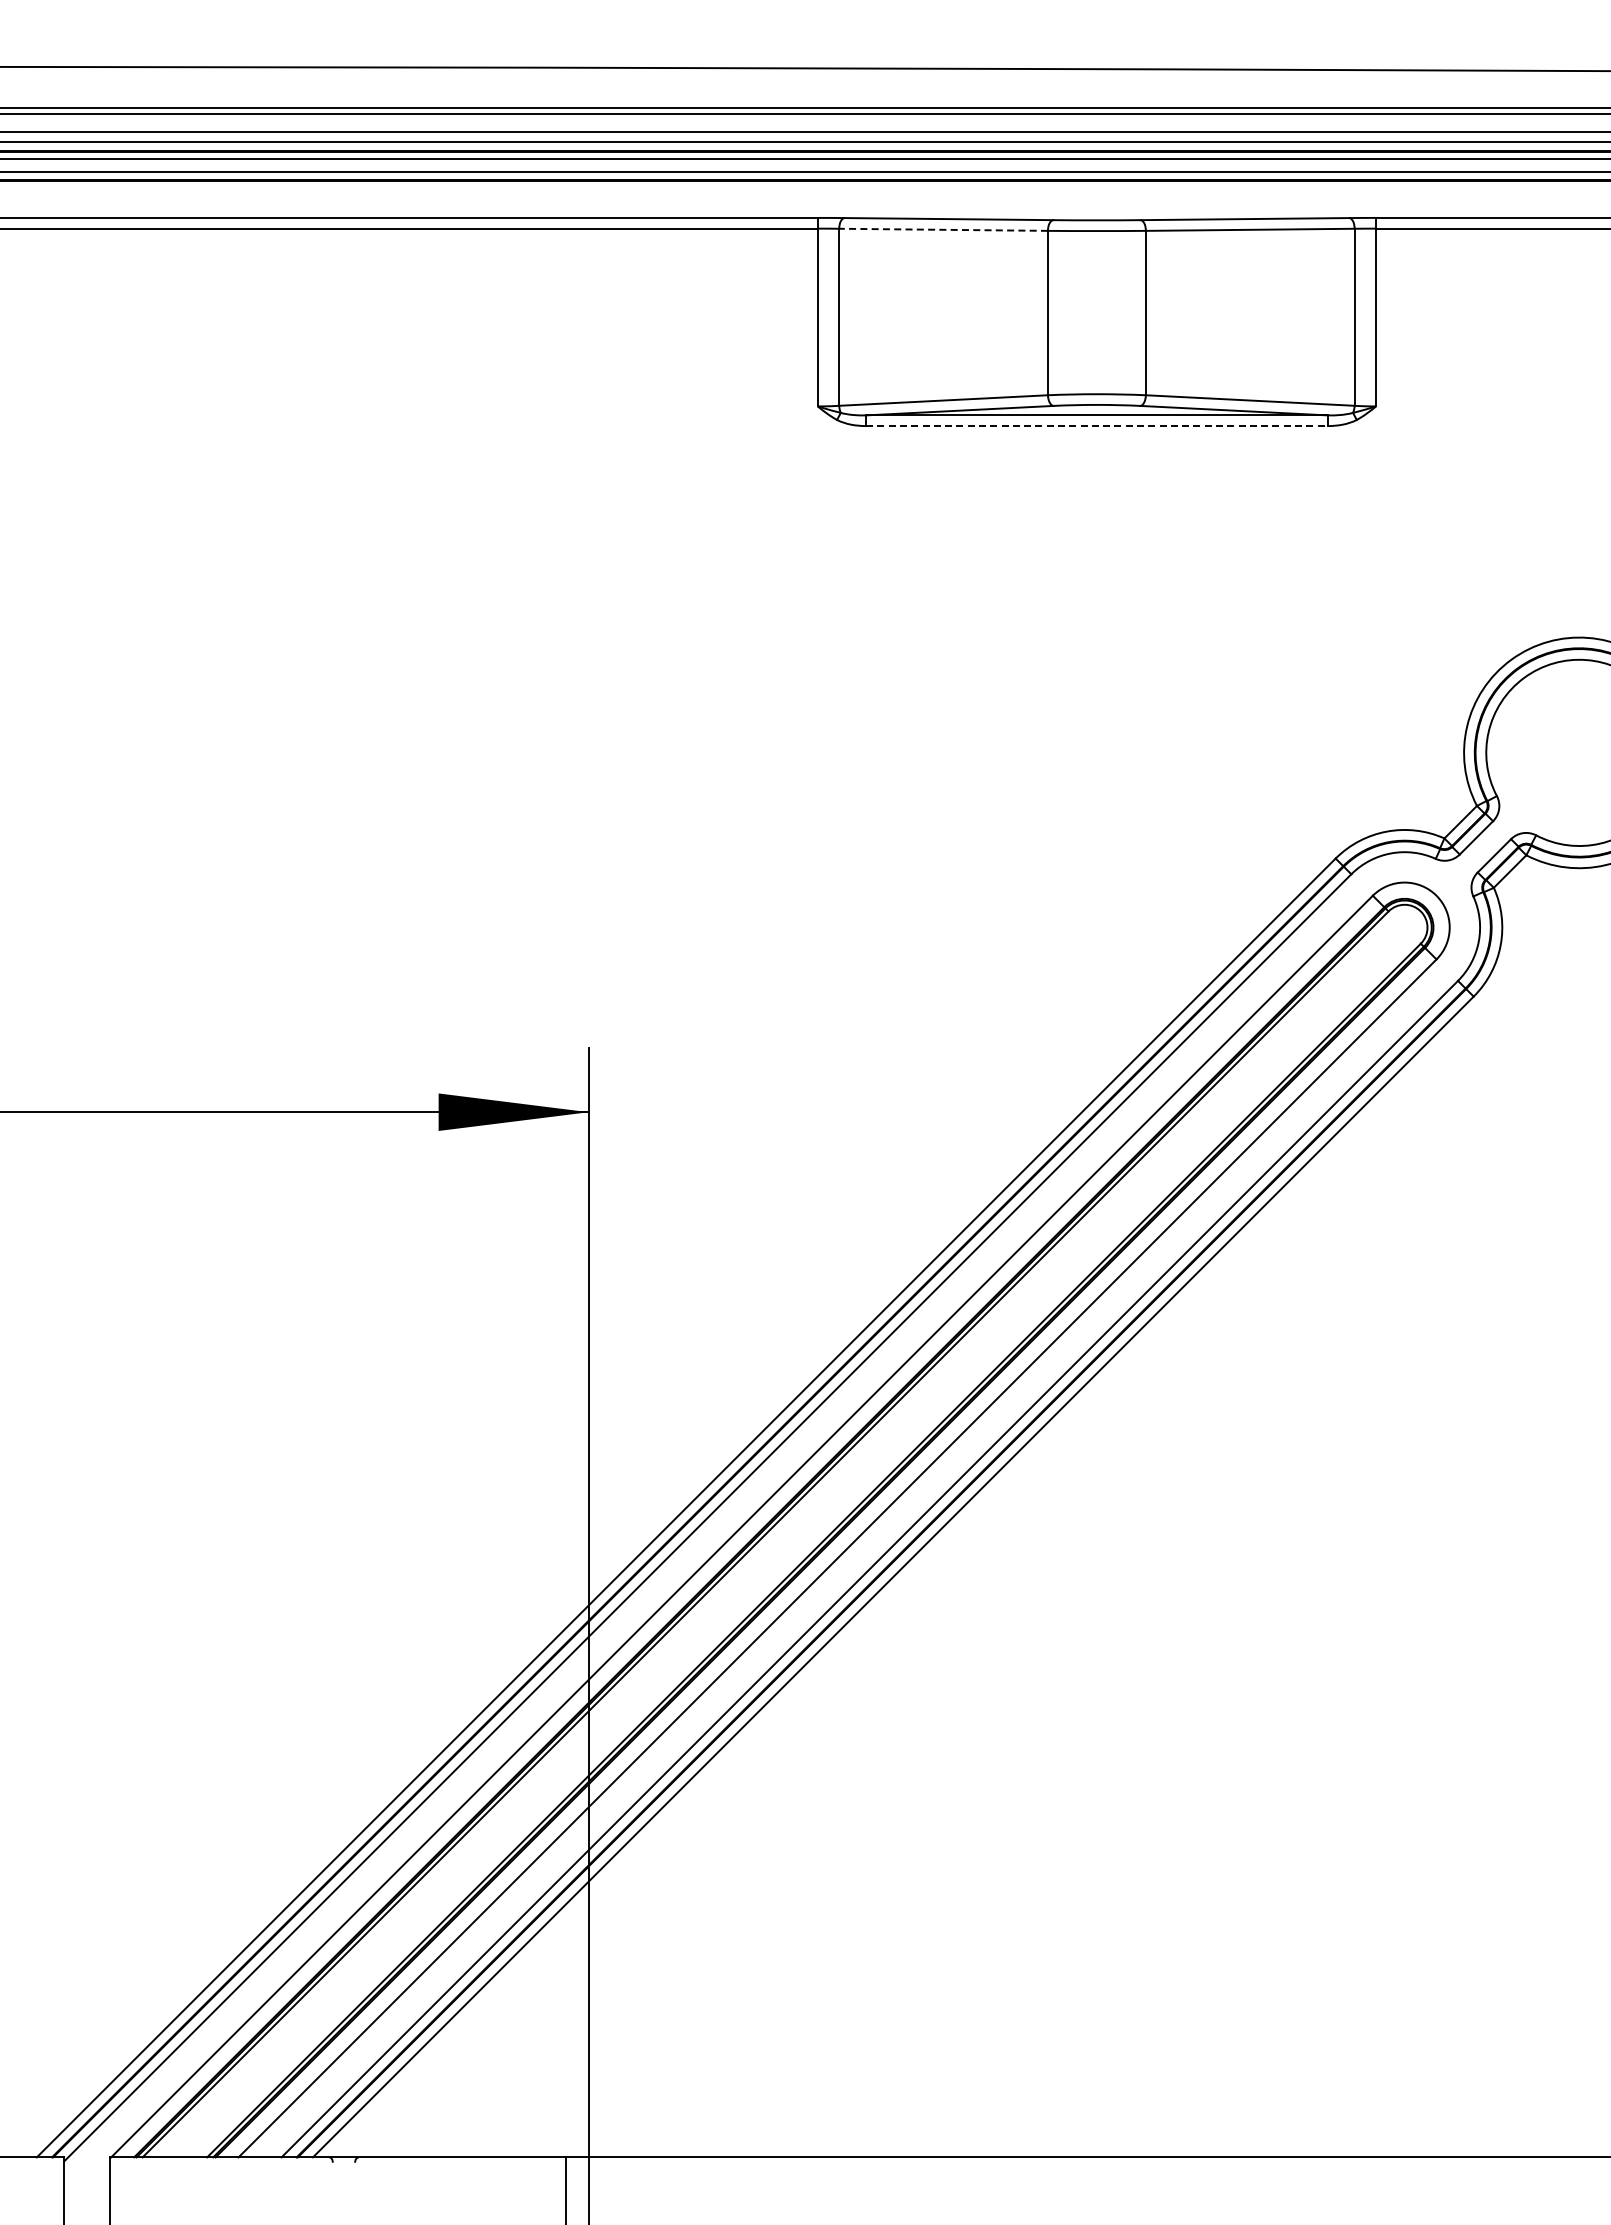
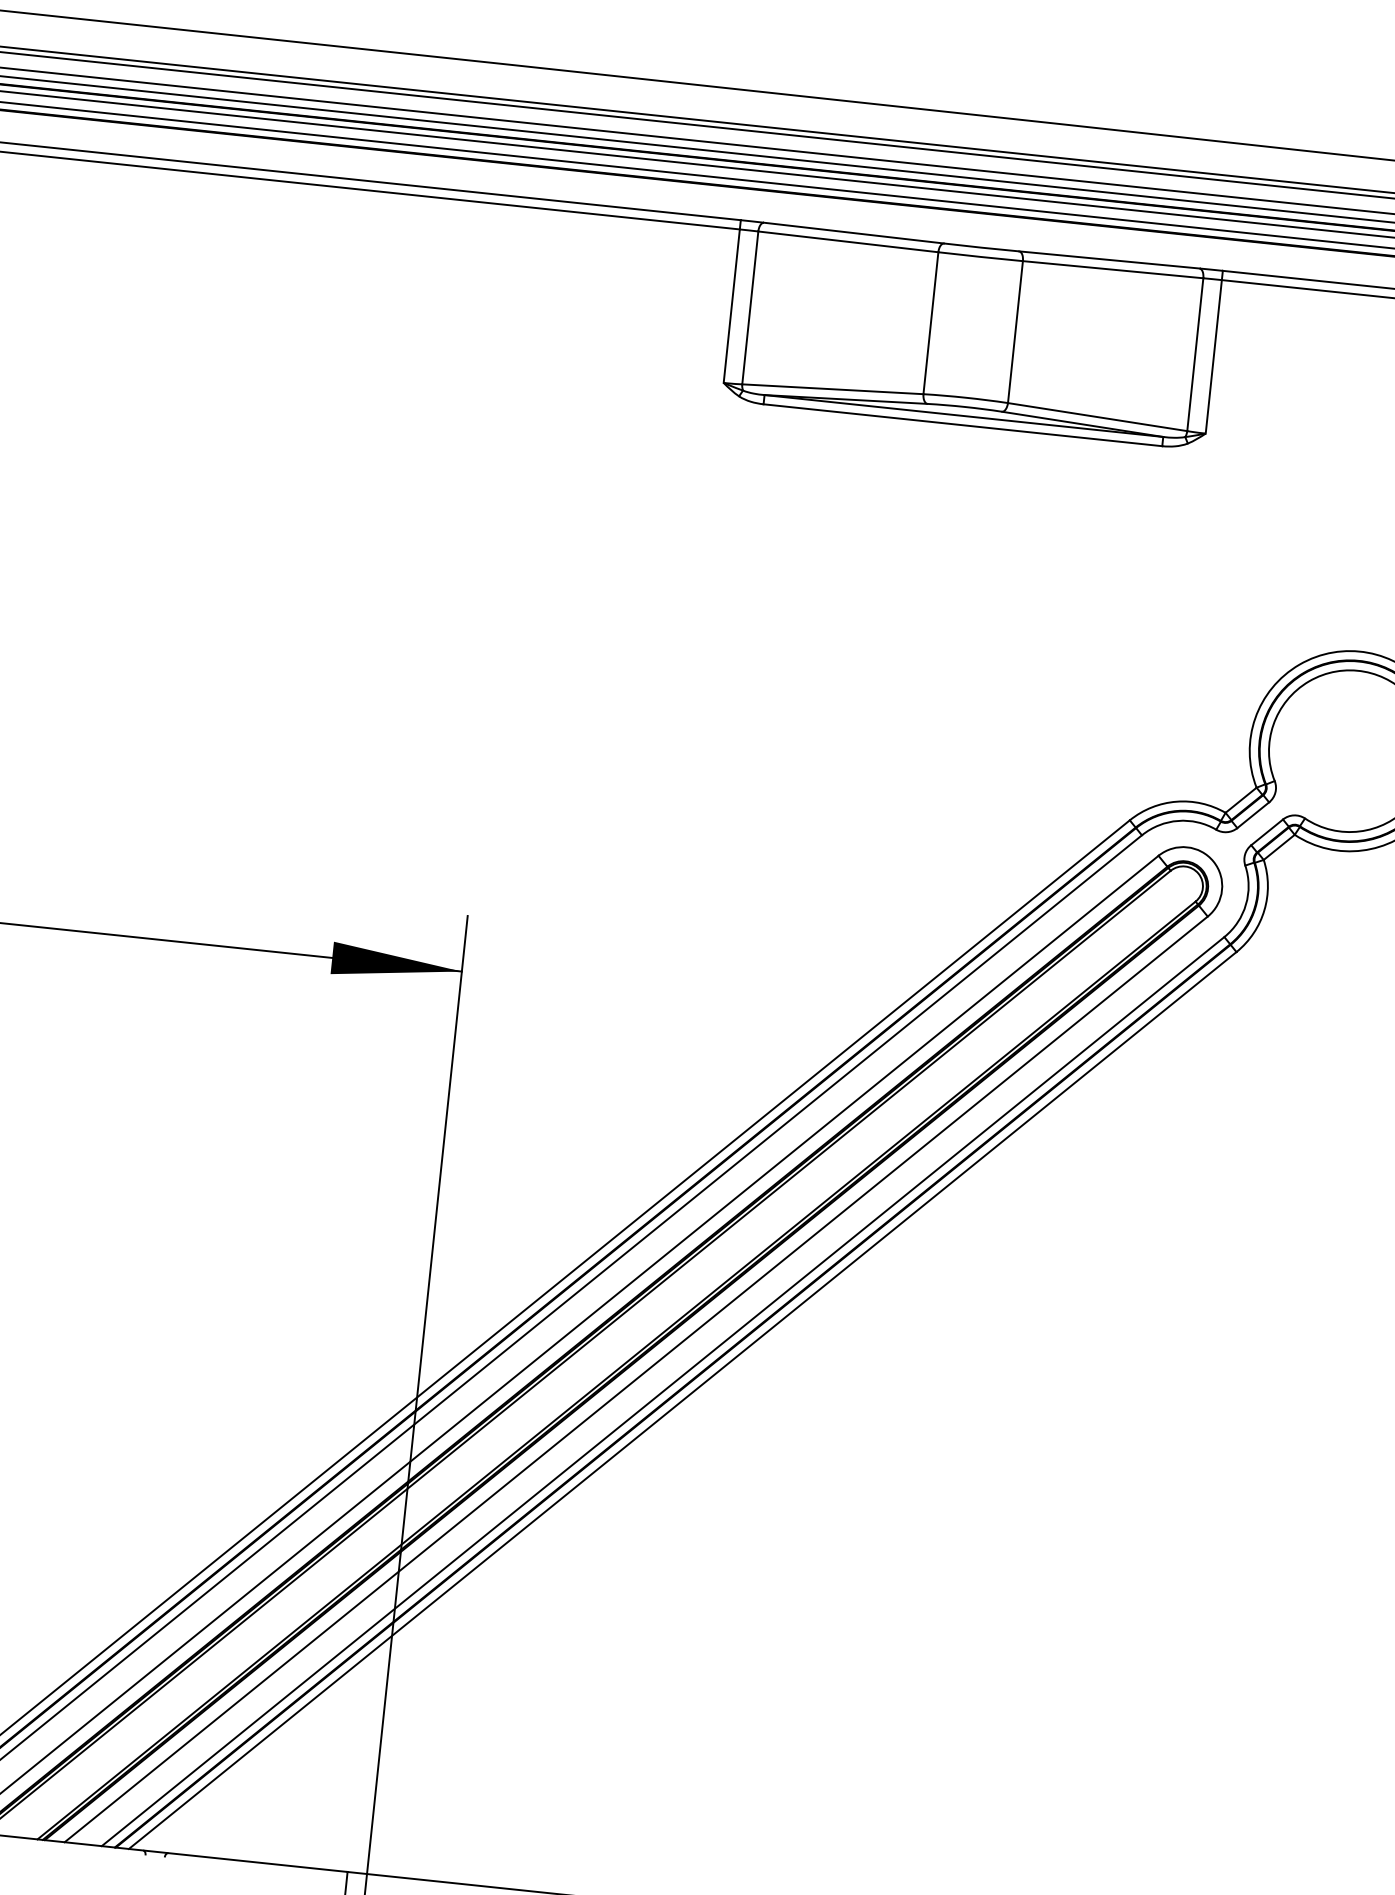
line: (943, 229) -> (848, 241), dashed -> solid
line: (1096, 426) -> (962, 425), dashed -> solid

